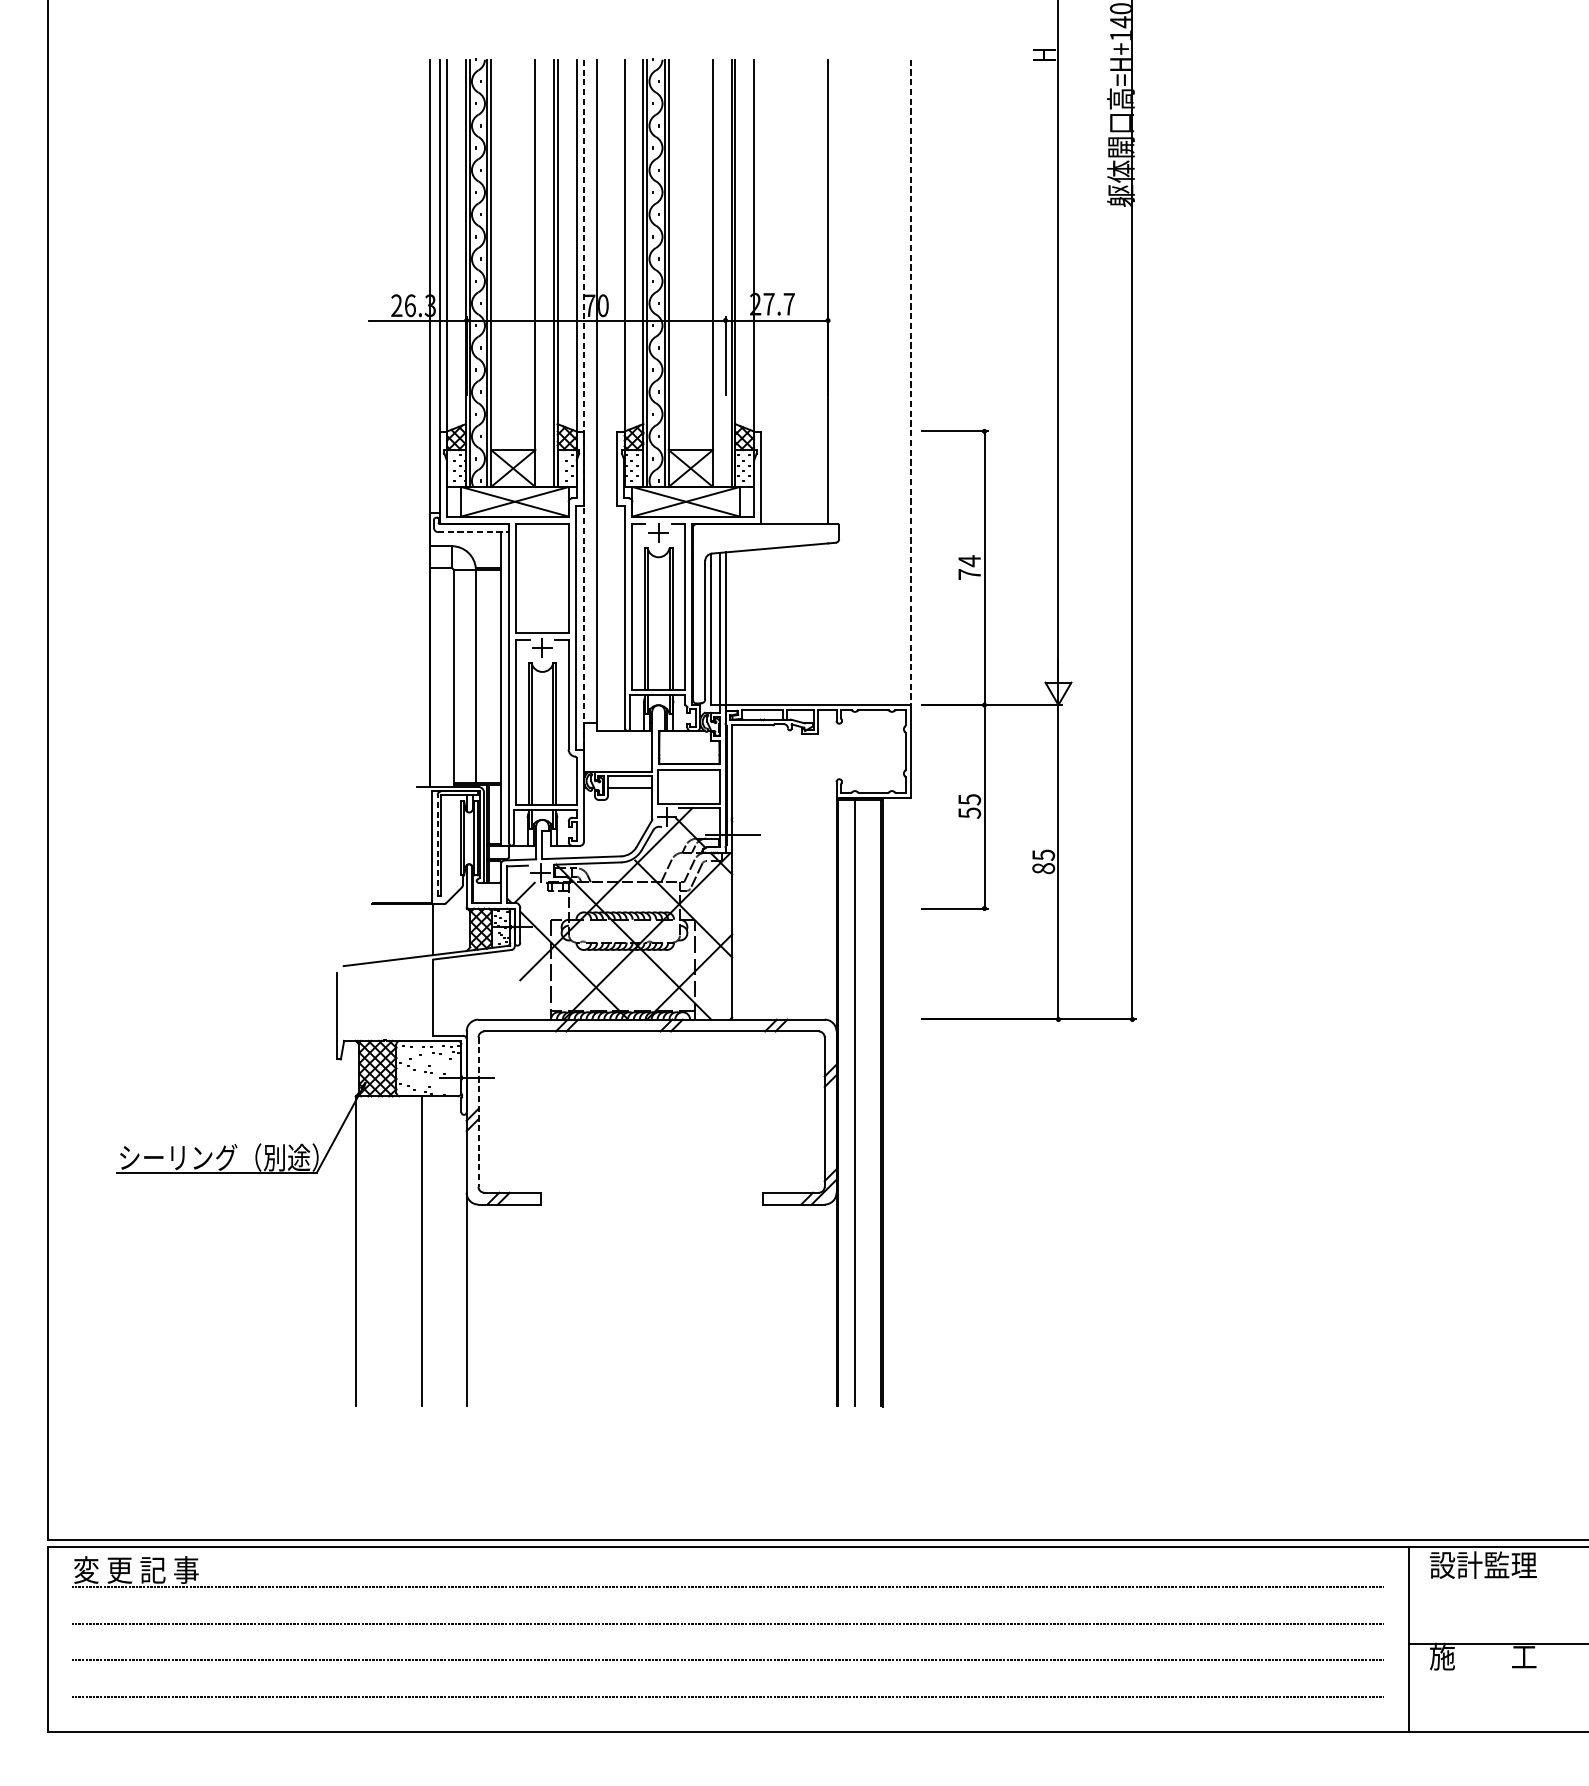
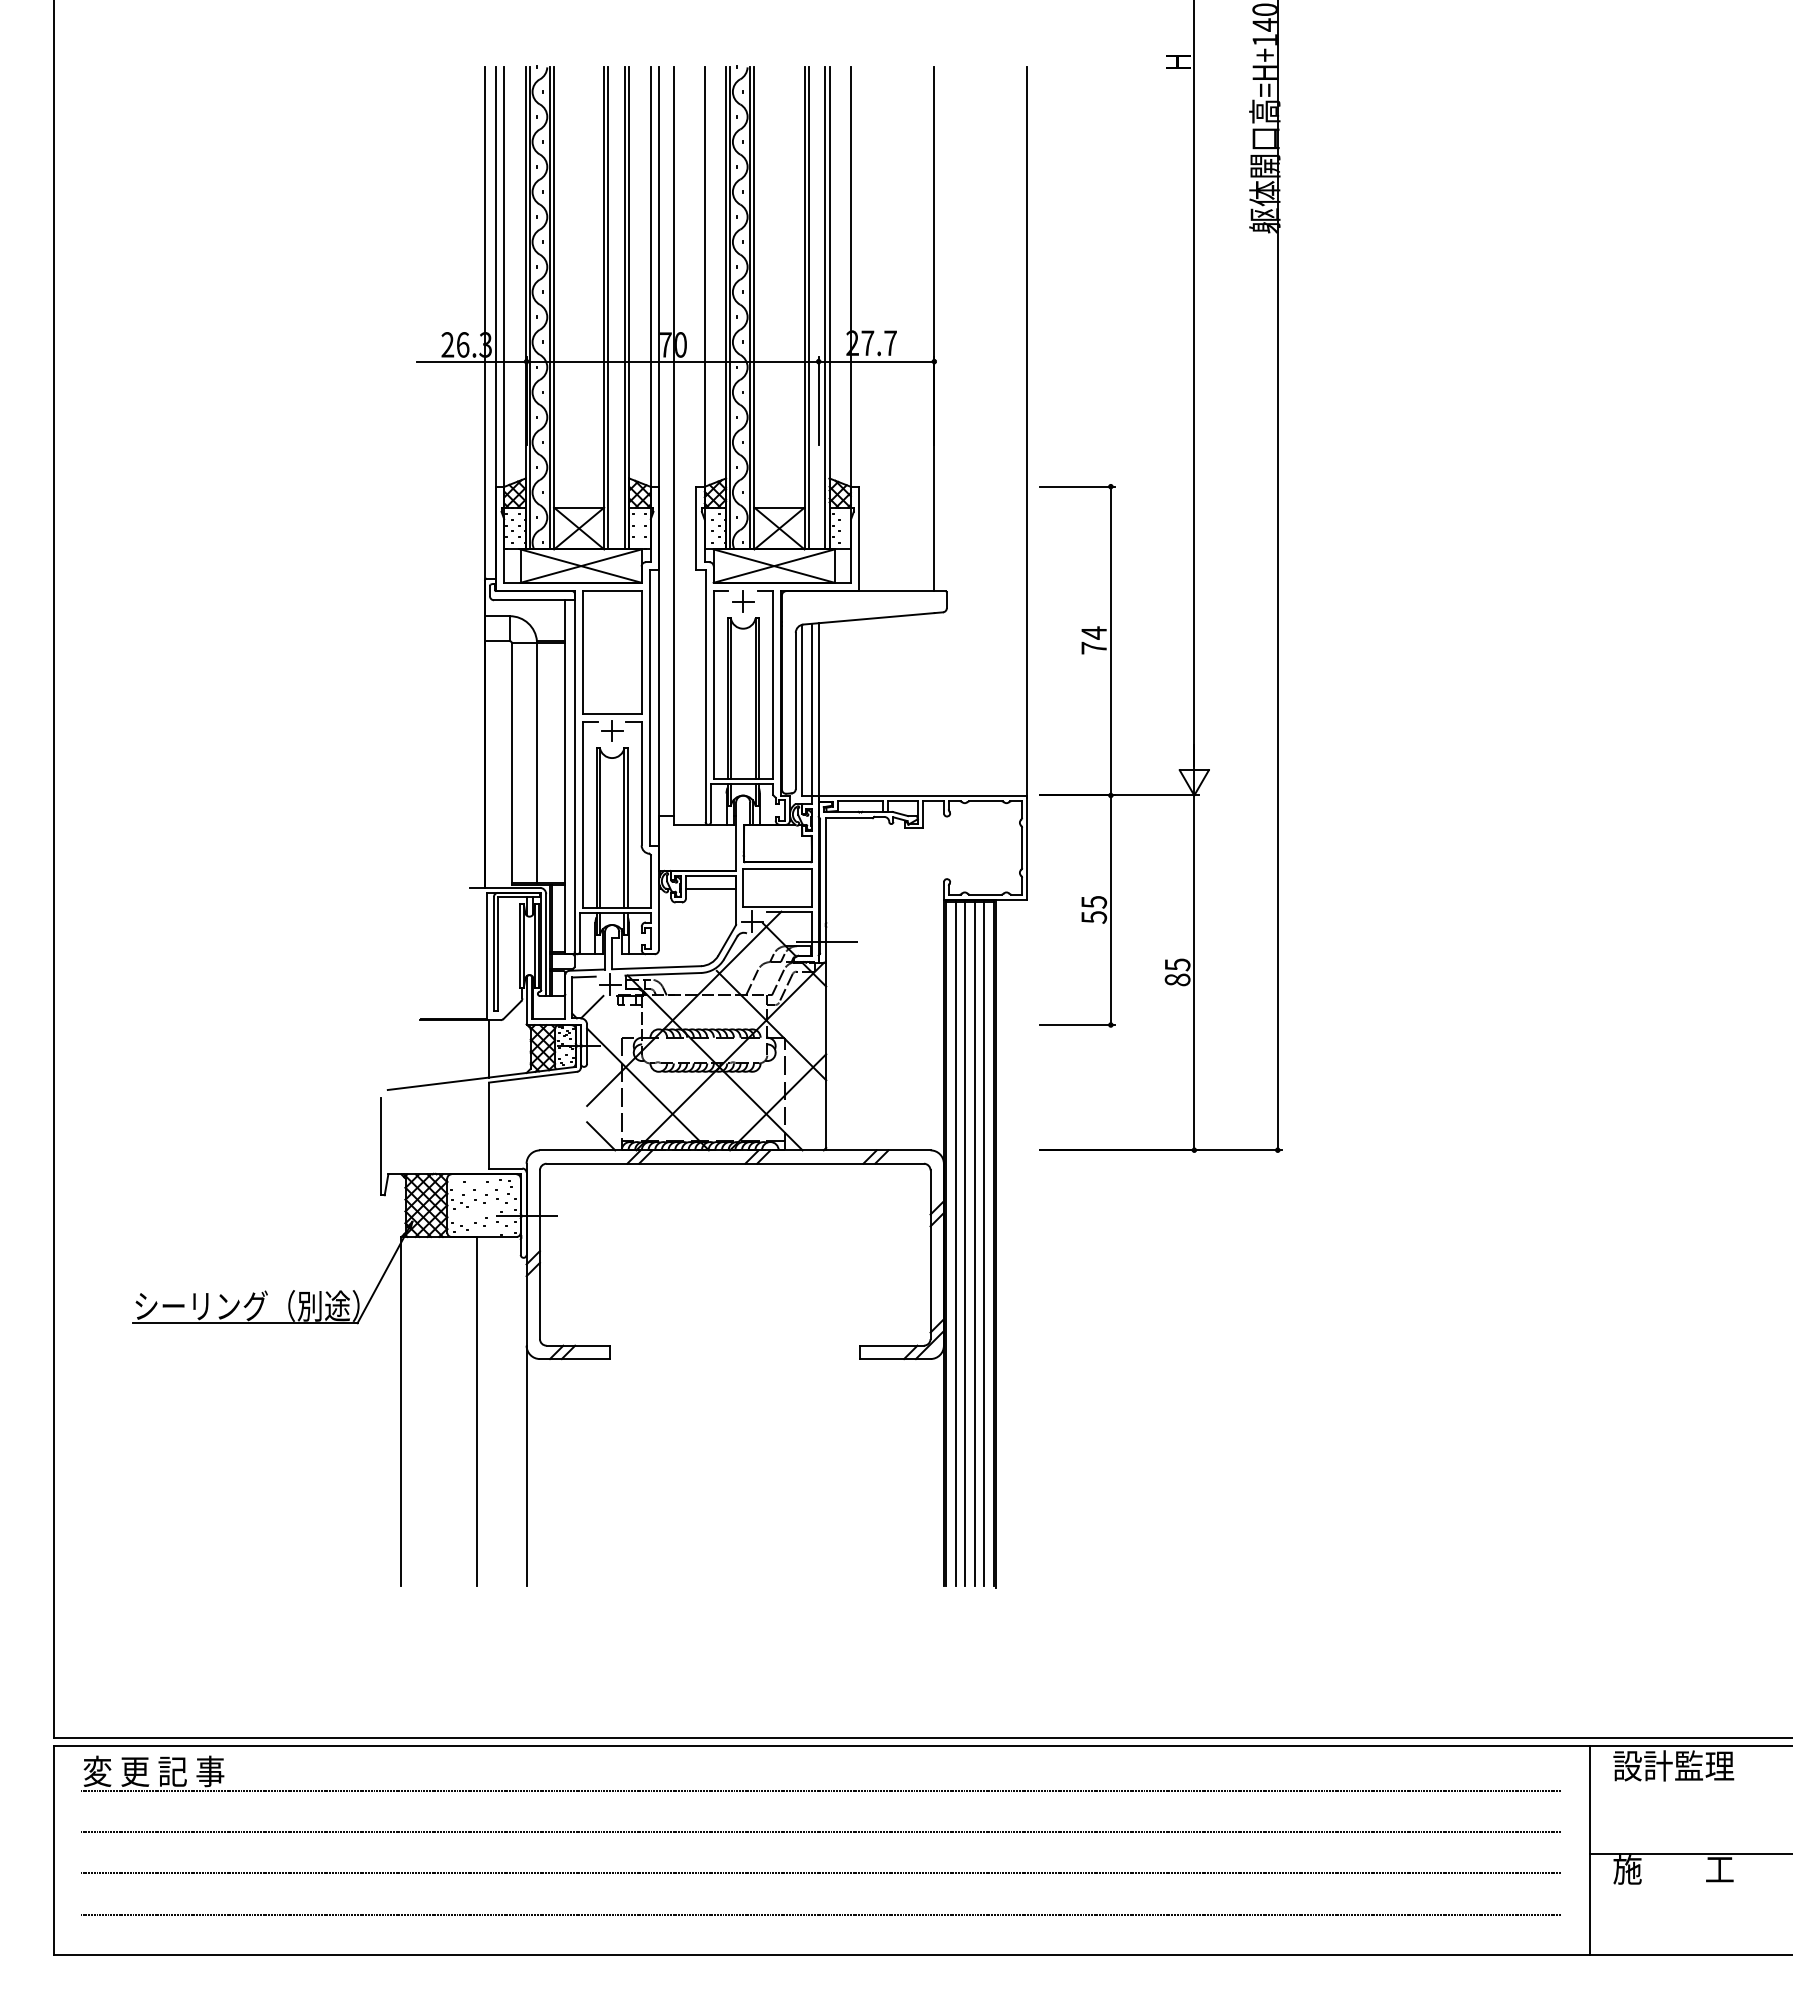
line: (539, 273) -> (608, 308), added
line: (716, 273) -> (808, 308), added
line: (910, 383) -> (1027, 432), dashed -> solid
line: (583, 405) -> (658, 457), dashed -> solid
line: (473, 532) -> (534, 600), dashed -> solid
line: (437, 845) -> (493, 953), dashed -> solid
line: (533, 1007) -> (601, 1136), added
line: (846, 1103) -> (955, 1244), added
line: (863, 1103) -> (974, 1244), added
line: (872, 1103) -> (984, 1244), added
line: (478, 1112) -> (539, 1255), dashed -> solid

